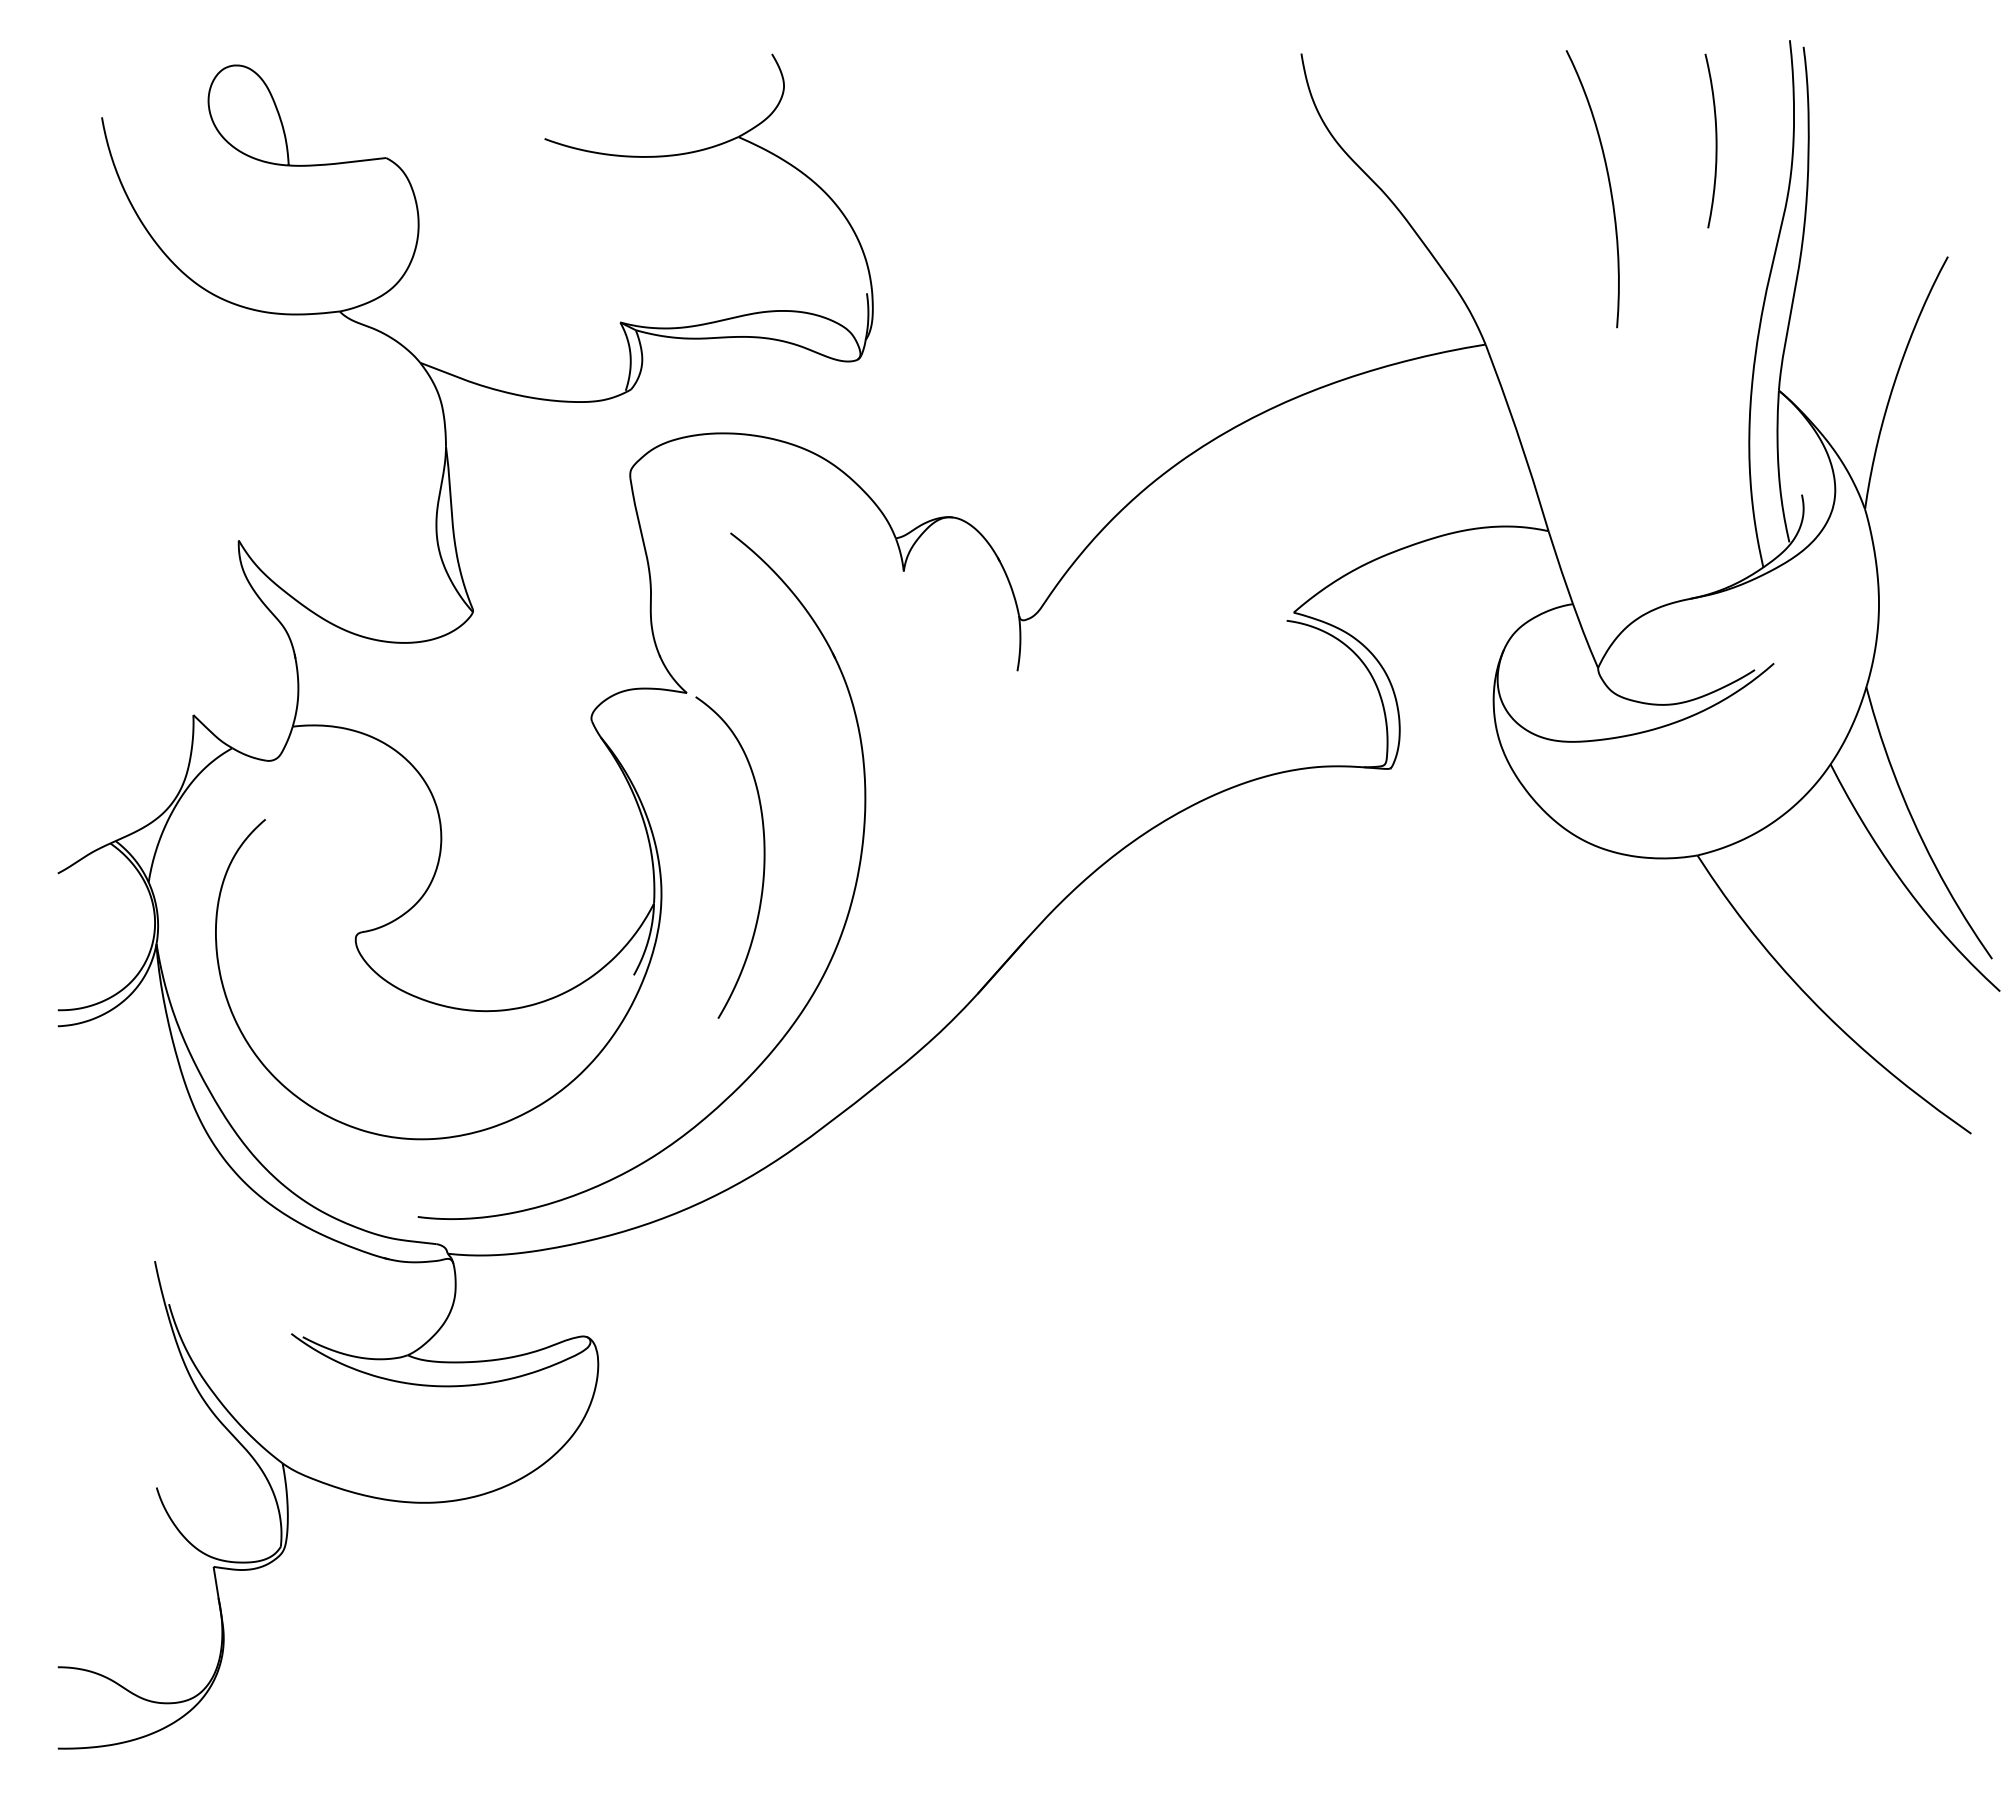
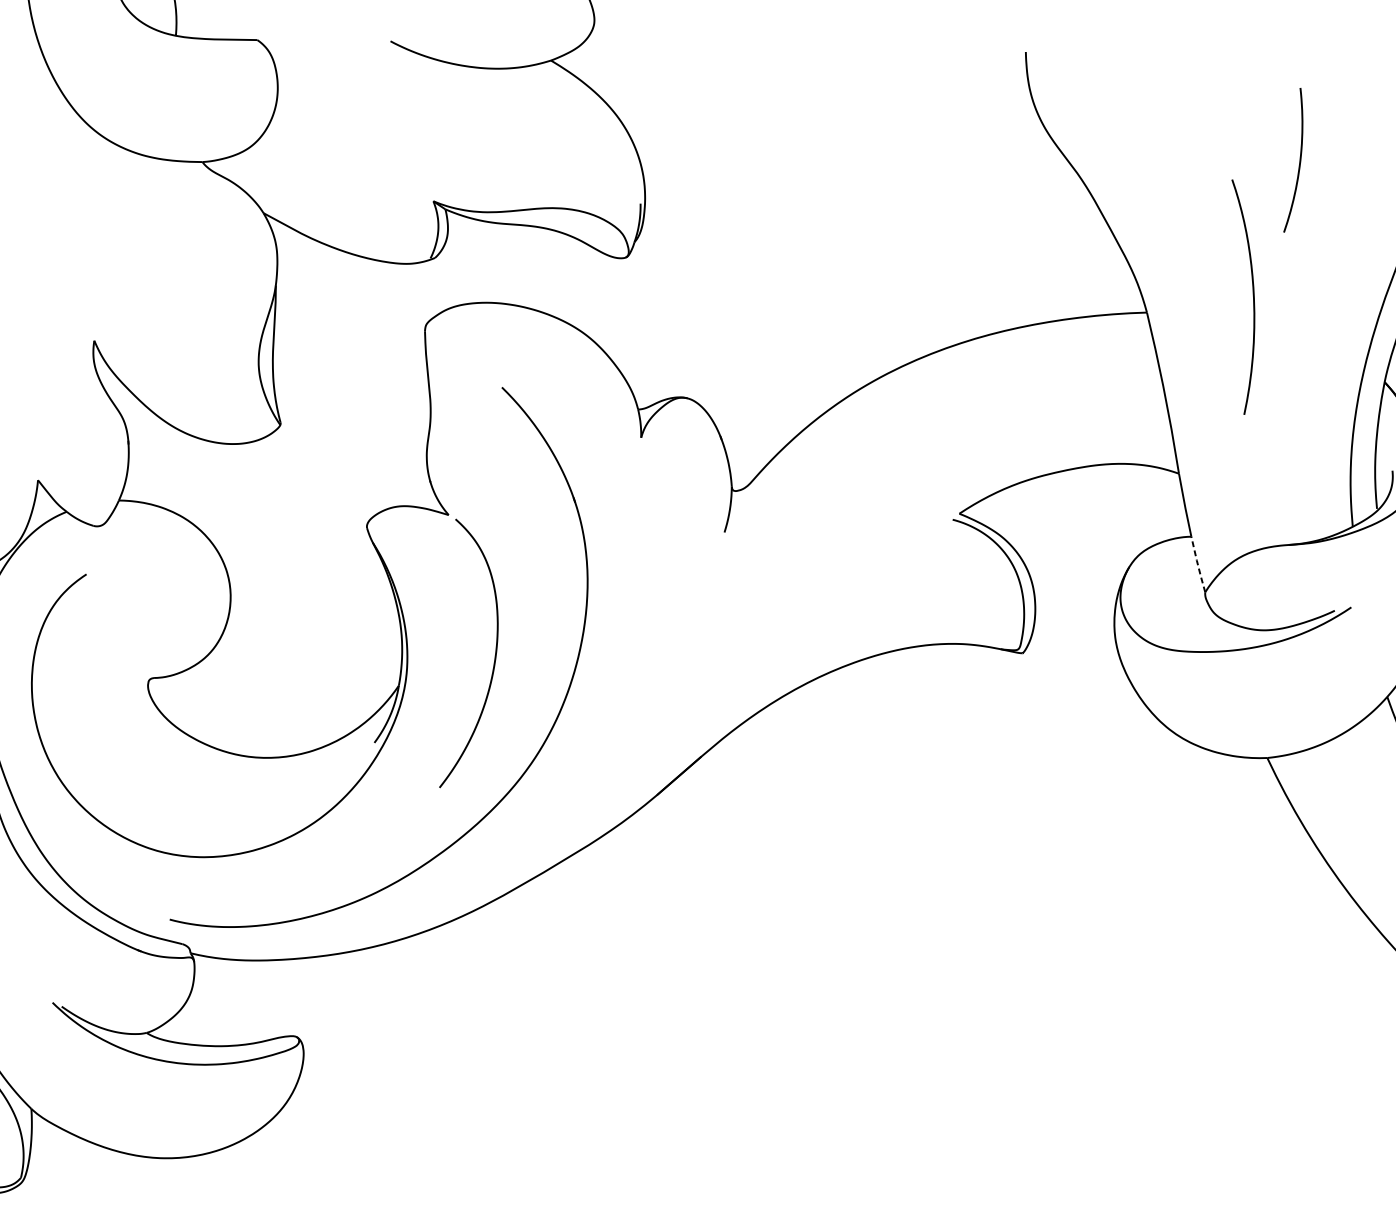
curve: (1715, 140) -> (1299, 160), moved
curve: (1609, 189) -> (1252, 299), moved
line: (1584, 636) -> (1197, 564), solid -> dashed

